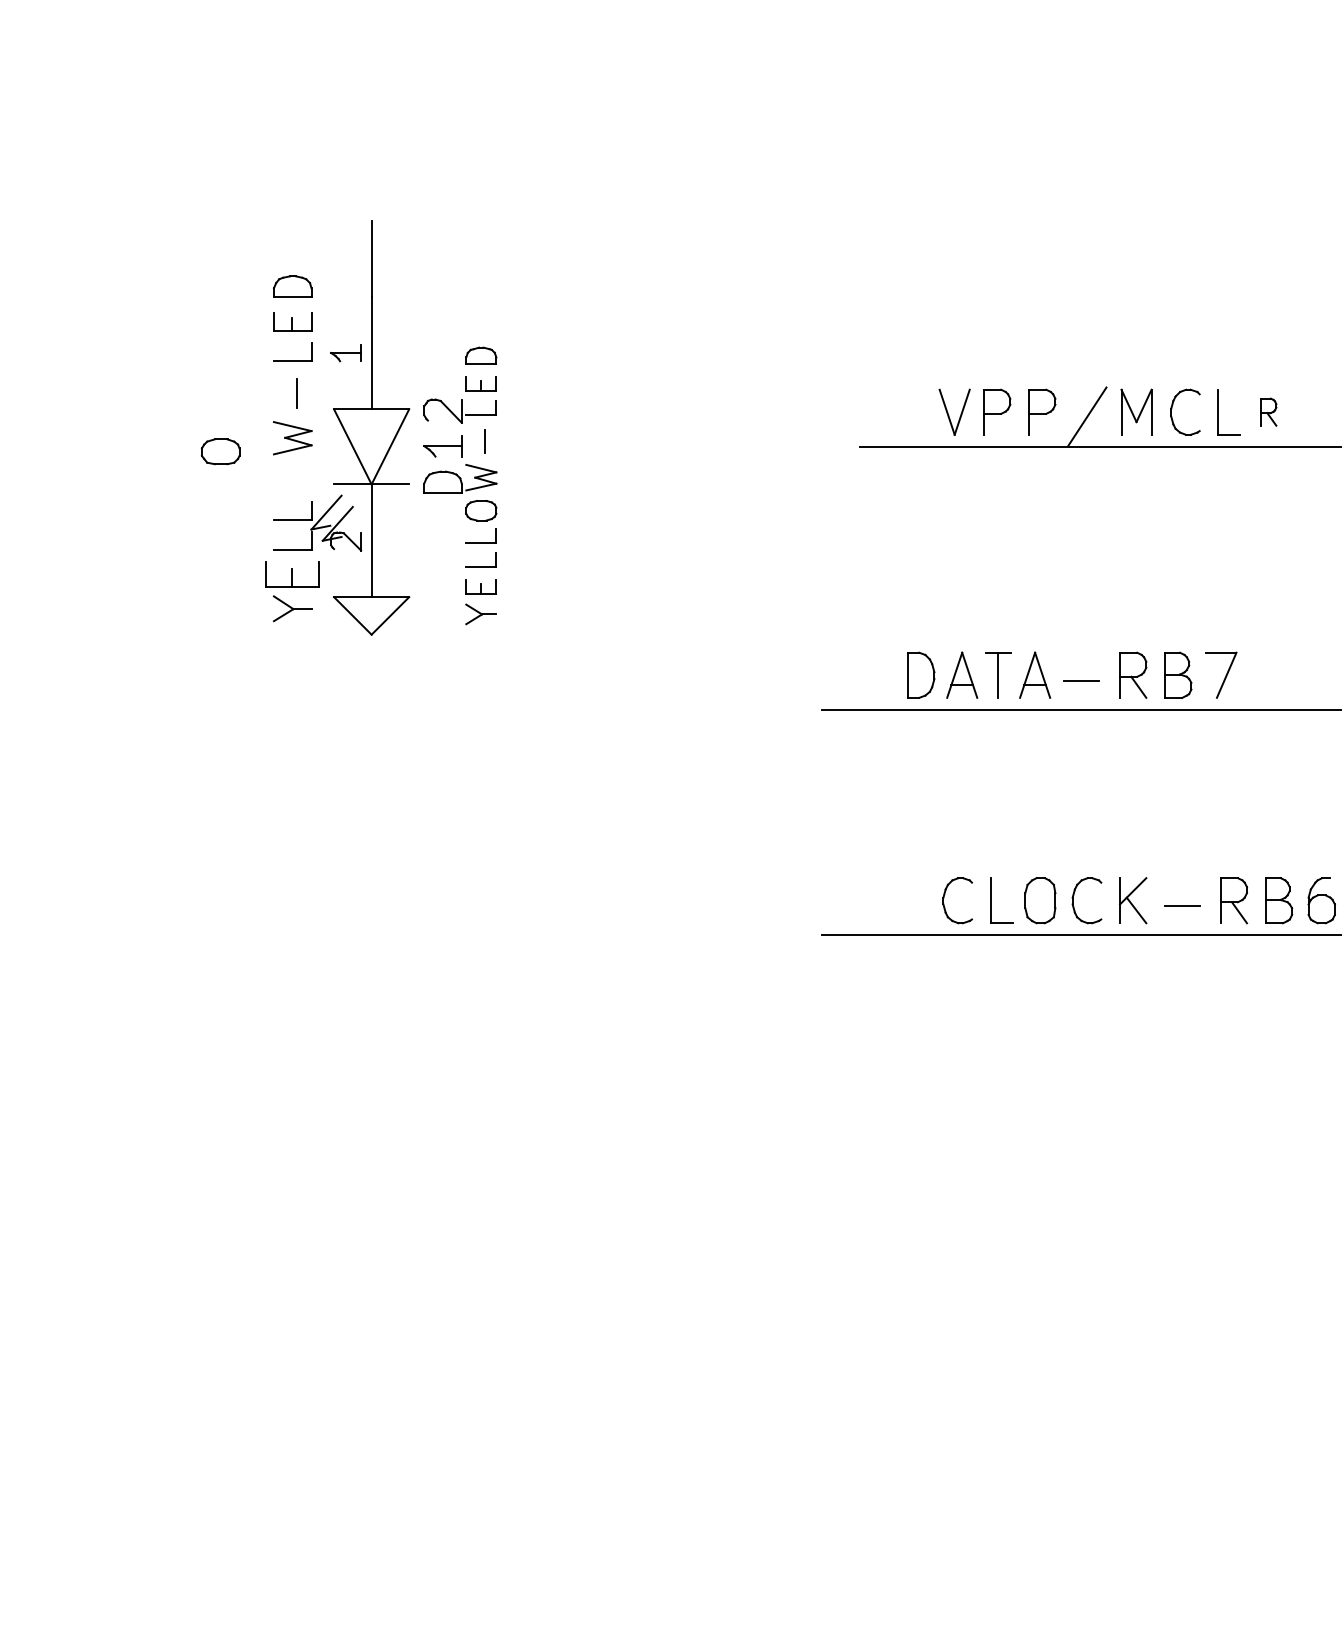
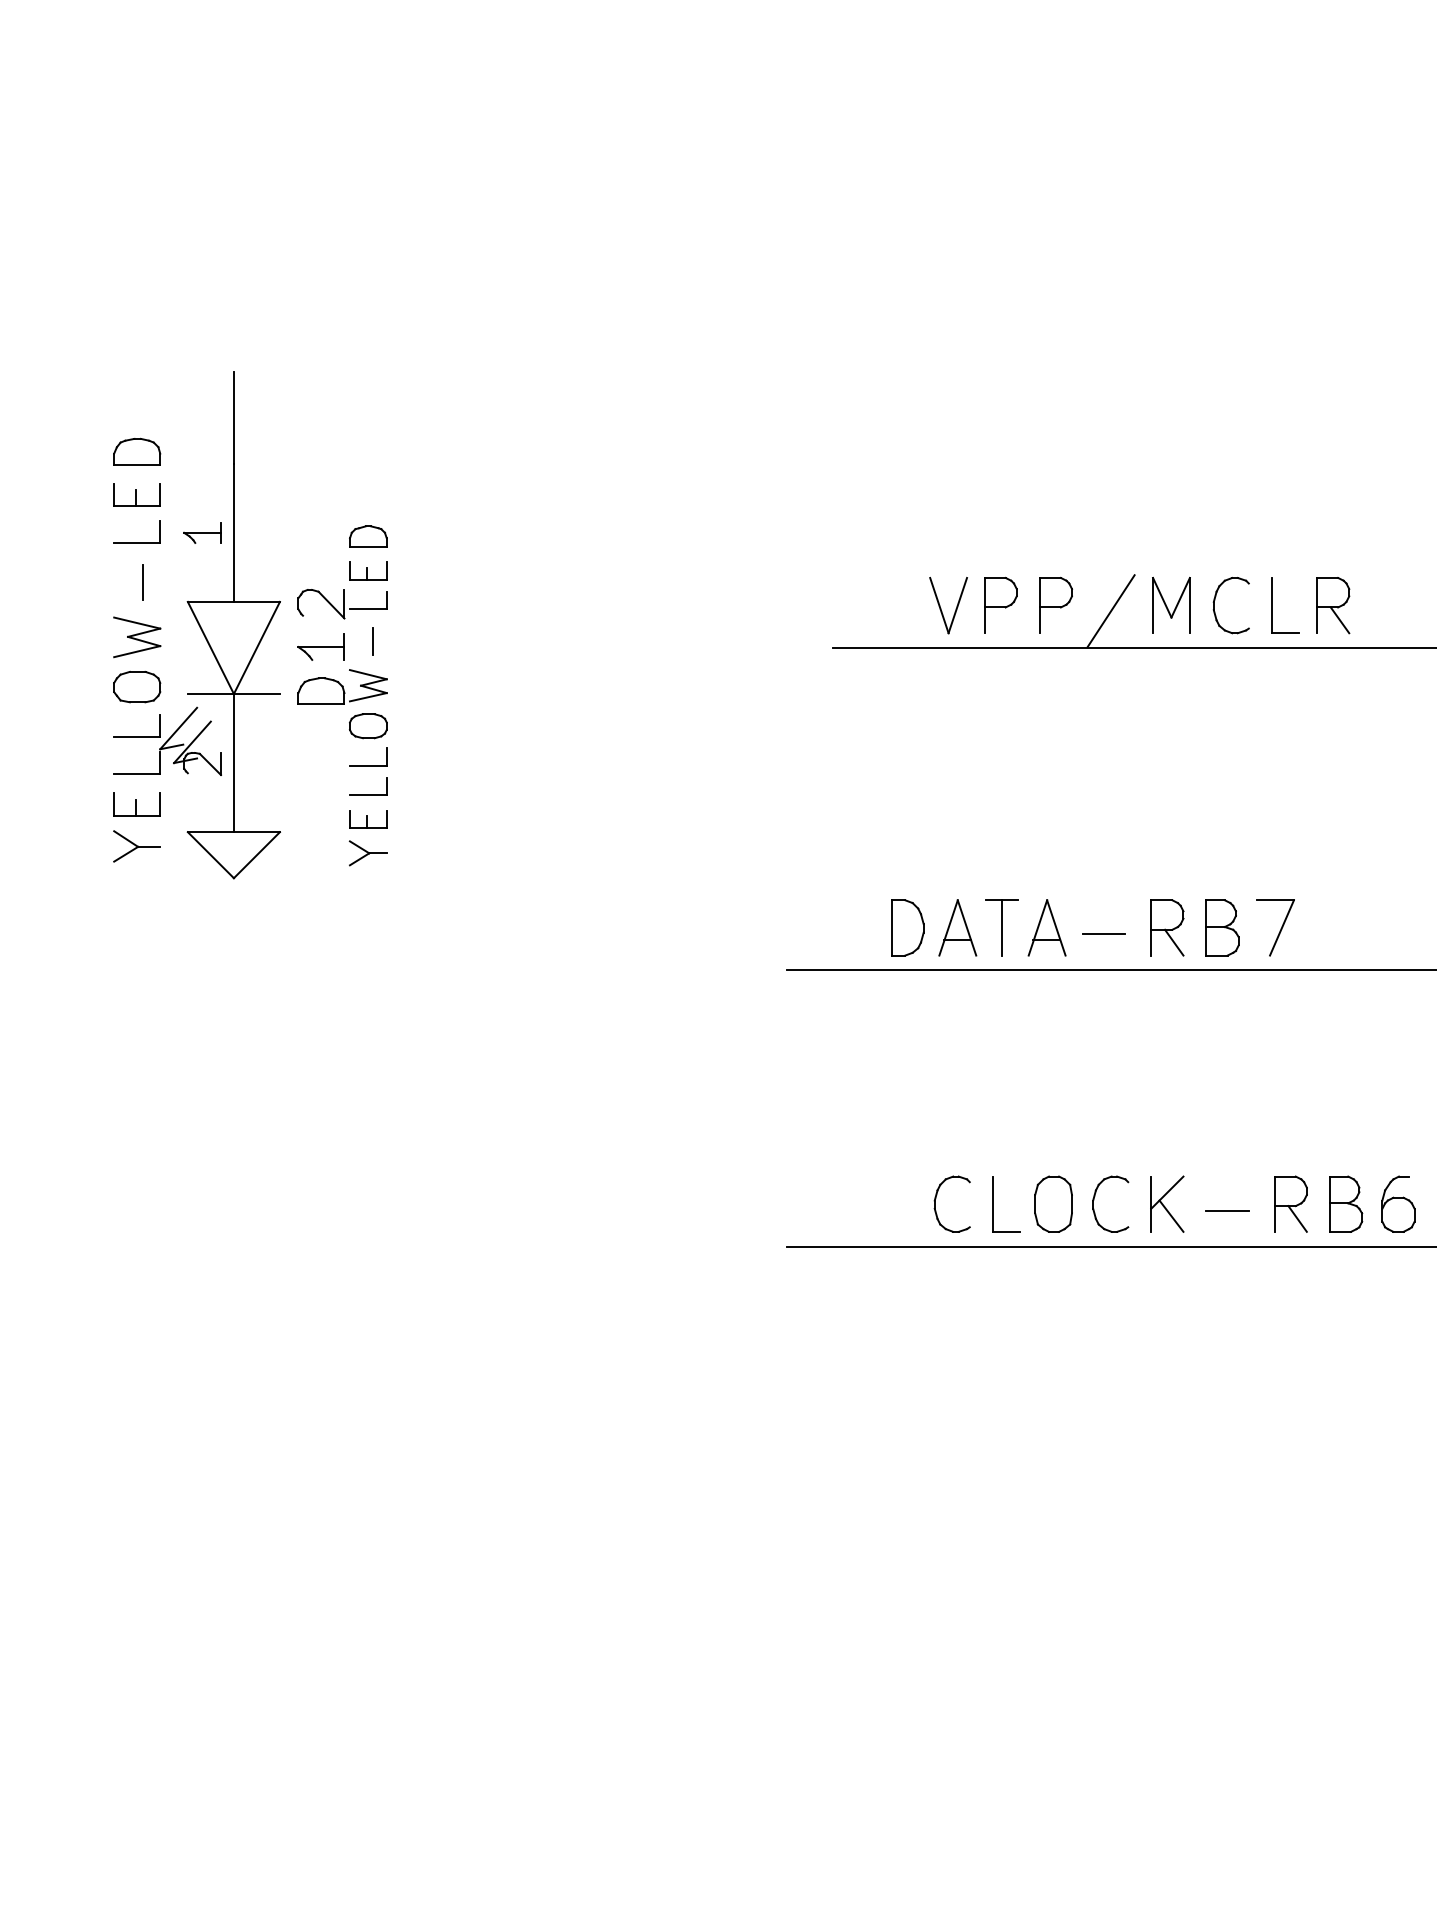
part: (1268, 411) -> (1333, 604), size x1.67
part: (220, 451) -> (136, 686), moved
part: (292, 574) -> (136, 804), size x0.71

